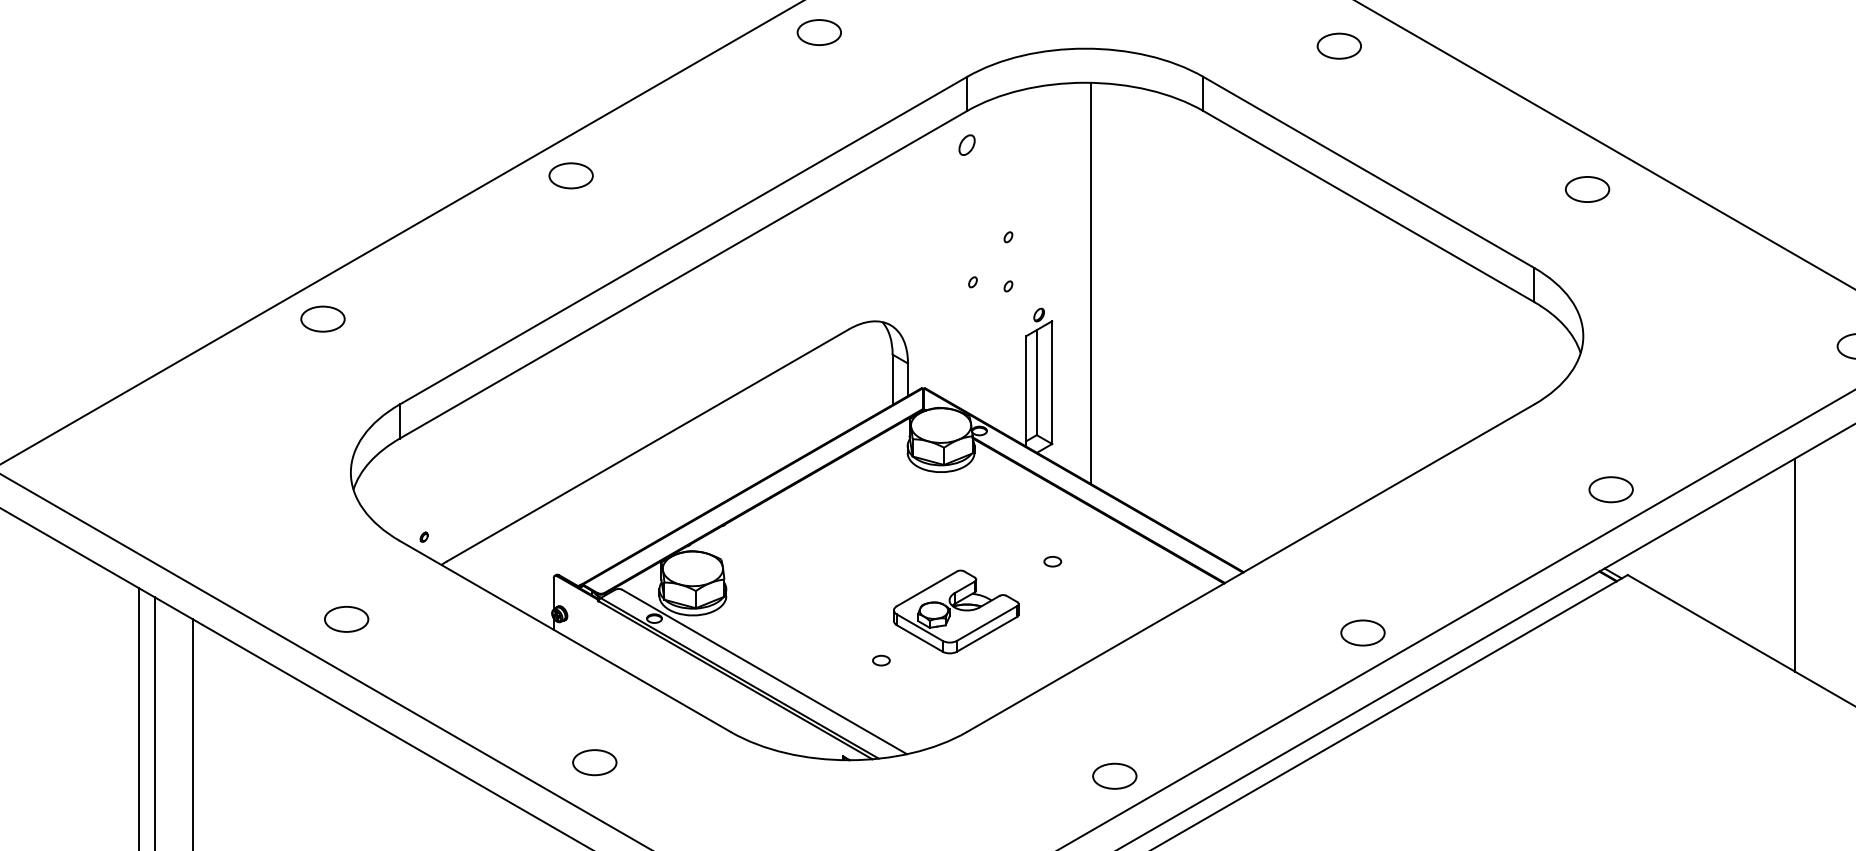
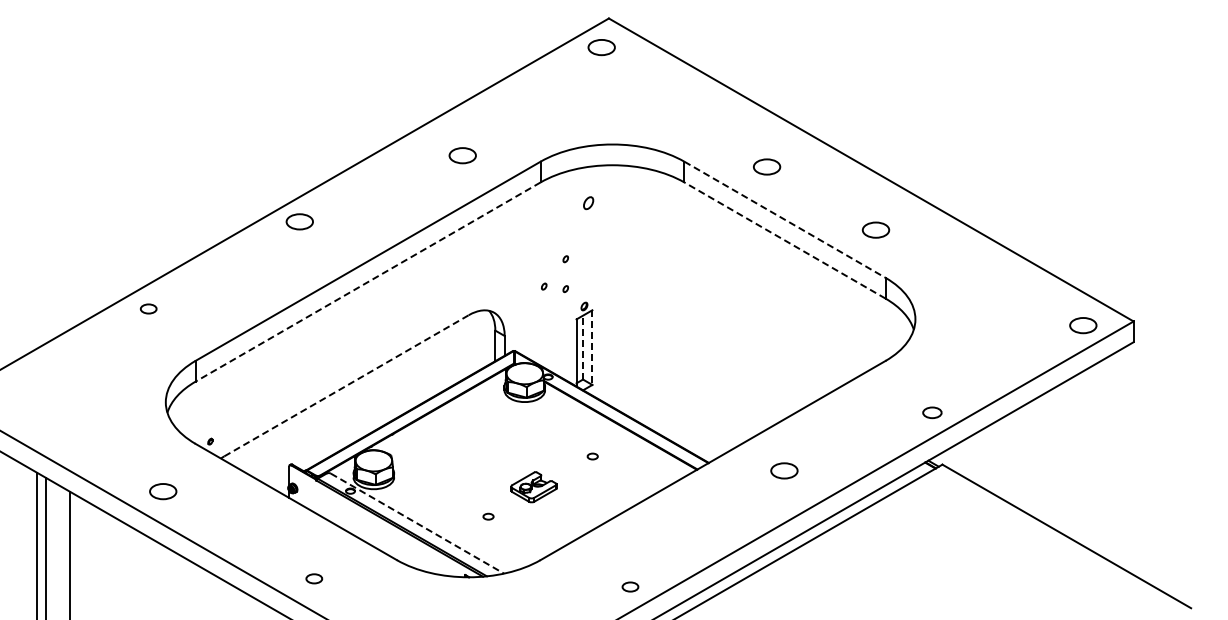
part: (818, 32) -> (462, 155), moved
part: (1340, 45) -> (767, 166), moved
part: (966, 145) -> (588, 203), moved
line: (1369, 173) -> (785, 220), solid -> dashed
part: (1586, 188) -> (875, 229), moved
line: (1368, 206) -> (784, 240), solid -> dashed
line: (682, 275) -> (367, 282), solid -> dashed
line: (1091, 283) -> (616, 287), removed
part: (322, 318) -> (148, 308), size x0.6
line: (1037, 382) -> (583, 347), solid -> dashed
line: (1052, 384) -> (592, 348), solid -> dashed
line: (647, 444) -> (346, 385), solid -> dashed
part: (1611, 489) -> (932, 412), size x0.7
line: (1795, 564) -> (1044, 458), removed
part: (955, 612) -> (533, 487), size x0.6
part: (1363, 632) -> (784, 470), moved
line: (764, 671) -> (417, 523), solid -> dashed
part: (595, 762) -> (314, 578), size x0.6
part: (1114, 775) -> (630, 586), size x0.6

